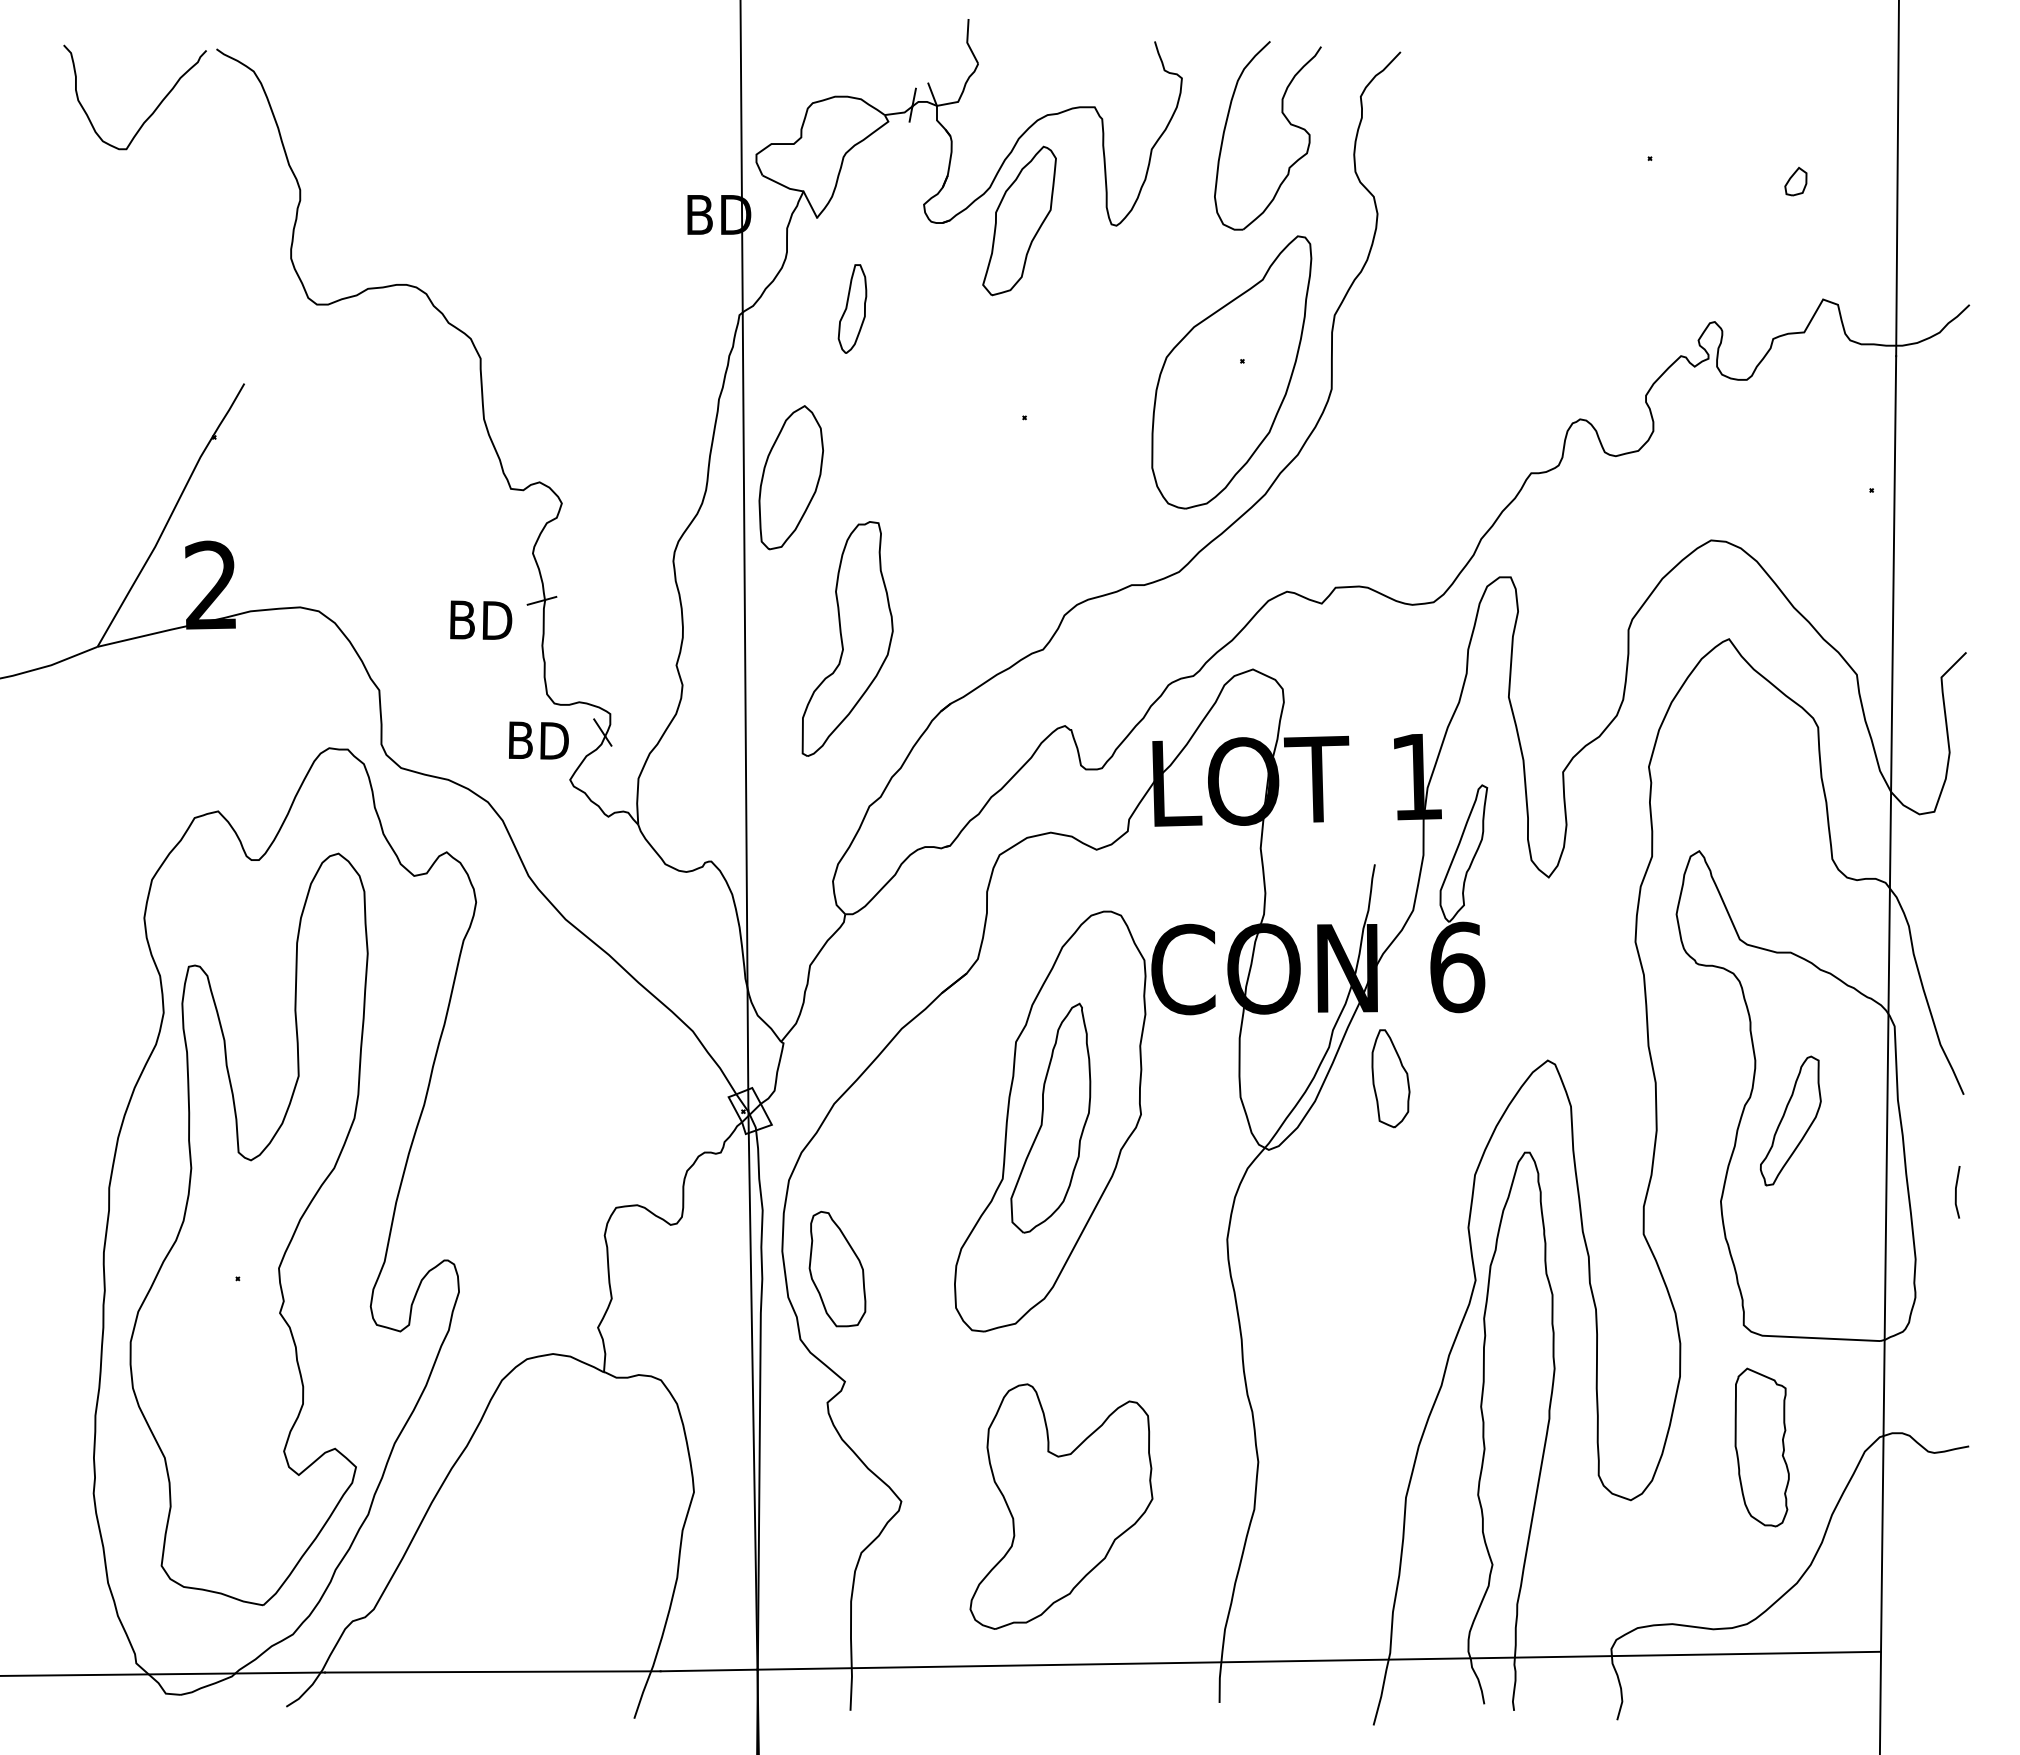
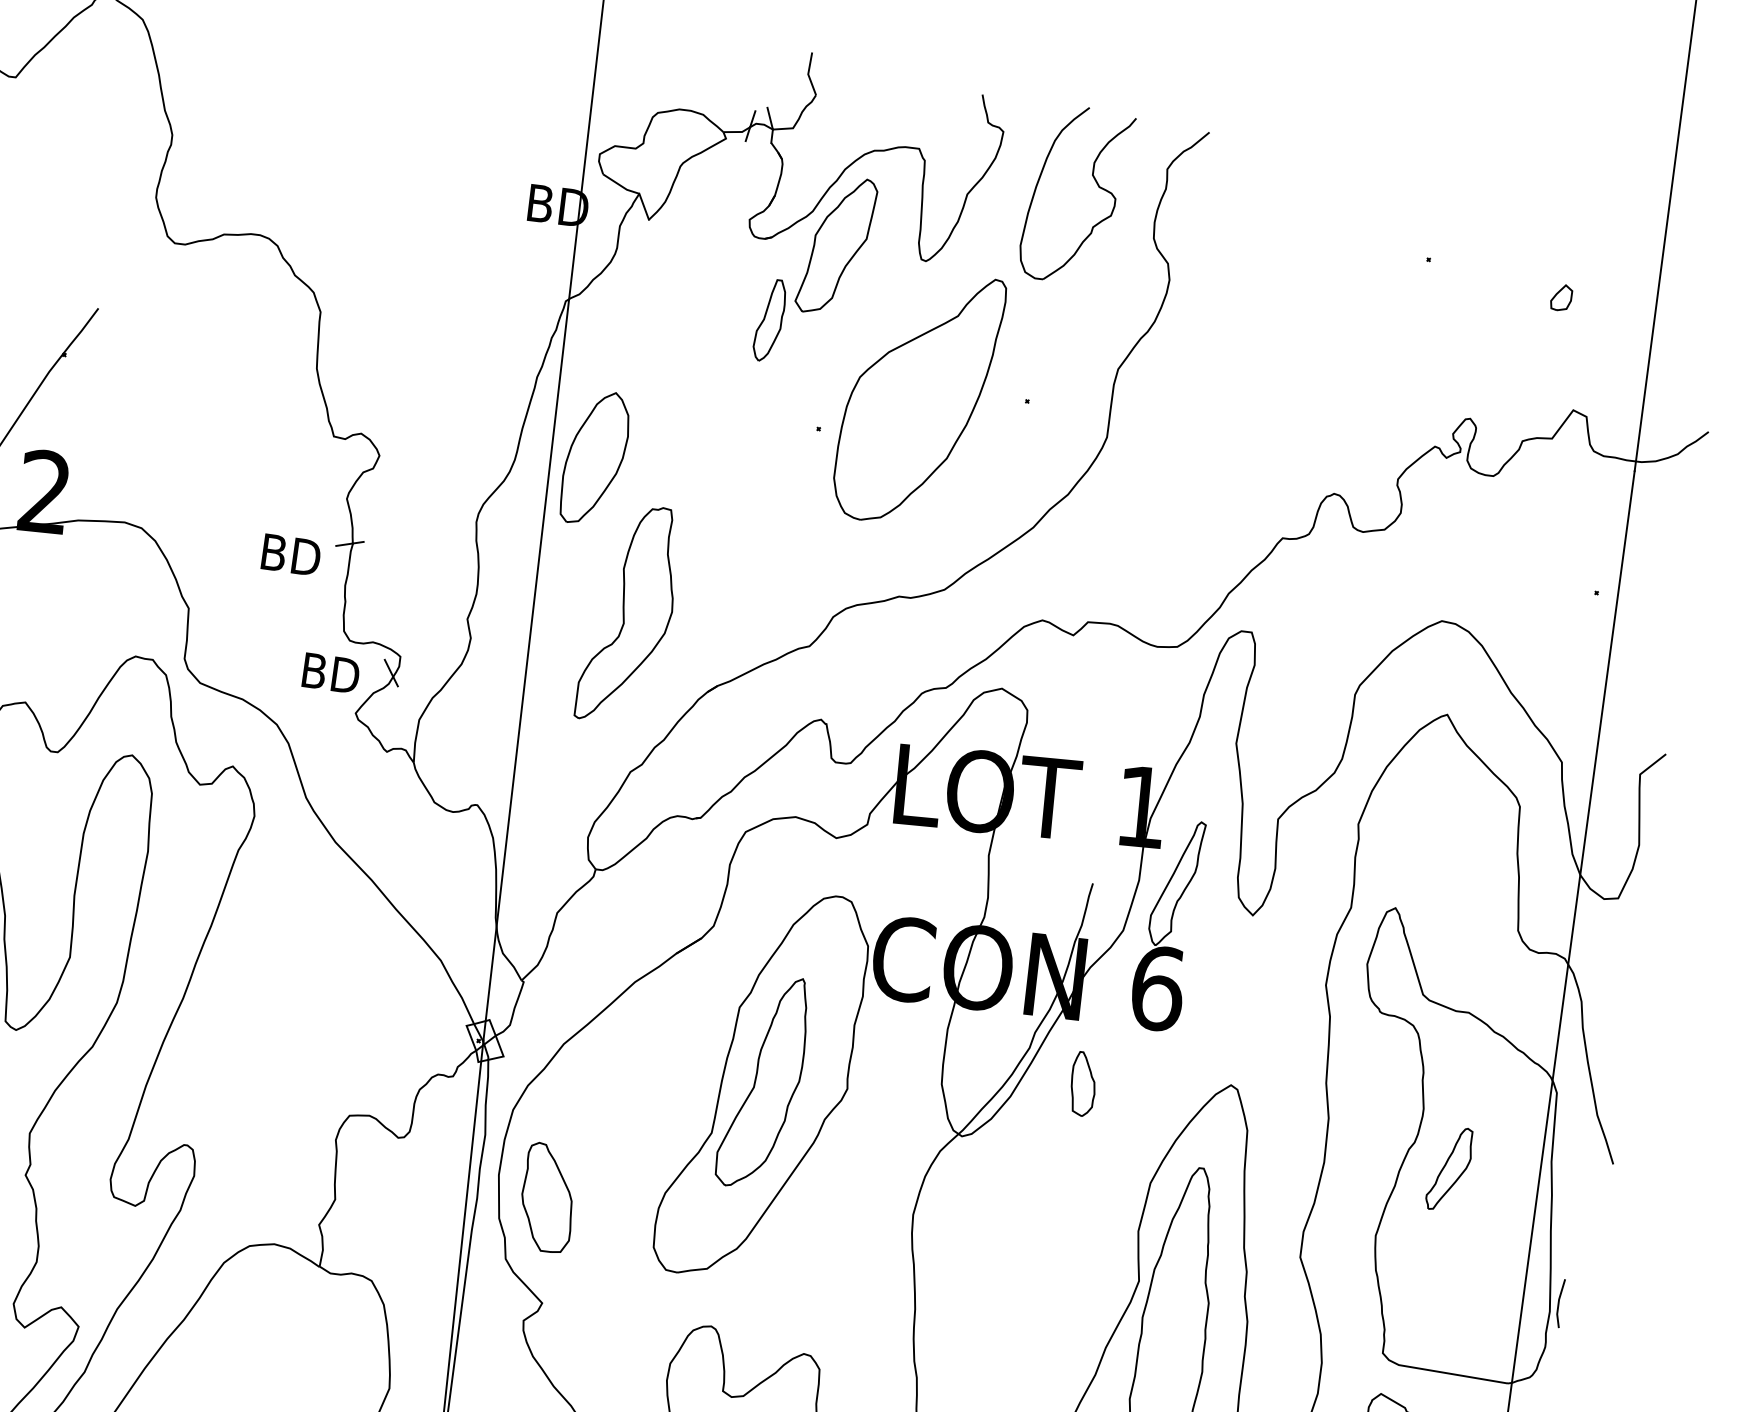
part: (852, 308) -> (769, 320), moved
part: (1231, 372) -> (918, 398), moved
part: (1390, 1078) -> (1083, 1083), size x0.7
part: (1790, 1120) -> (1449, 1168), size x0.7
line: (1956, 1192) -> (1559, 1303), moved

